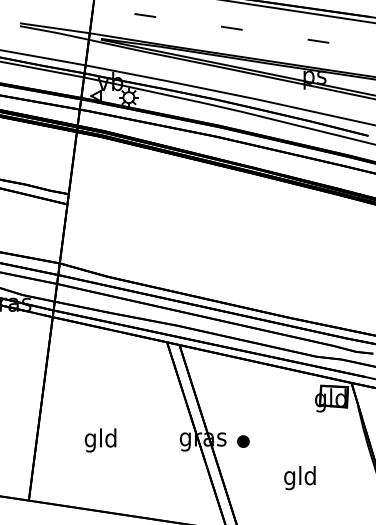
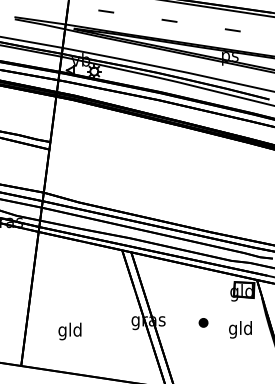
text: (100, 440) -> (69, 331), moved
part: (243, 441) -> (203, 322), moved
text: (299, 478) -> (240, 330), moved

